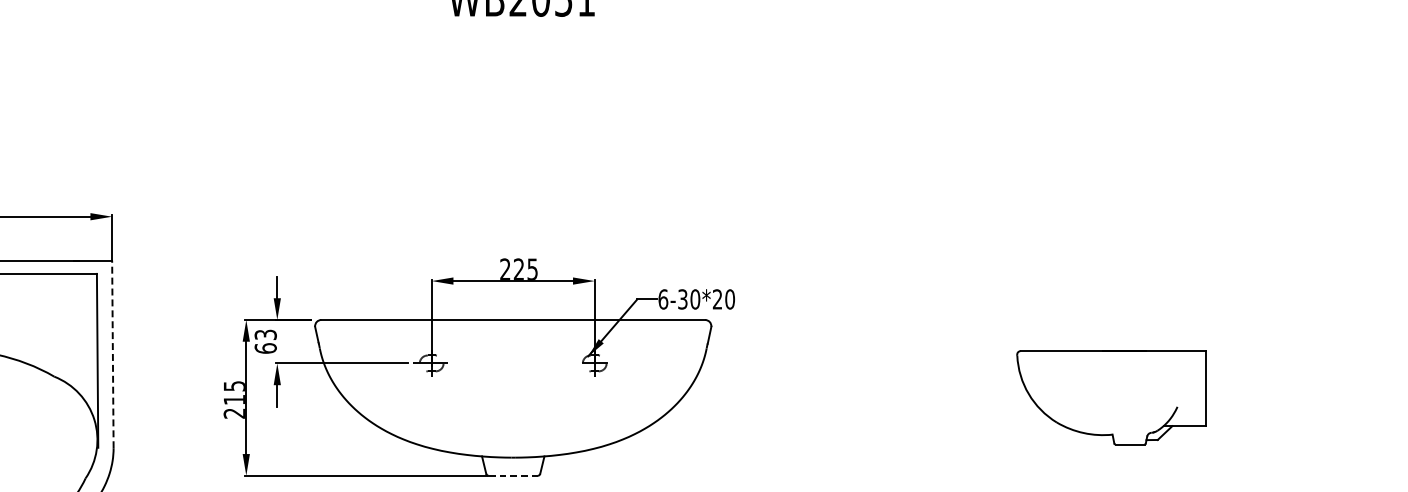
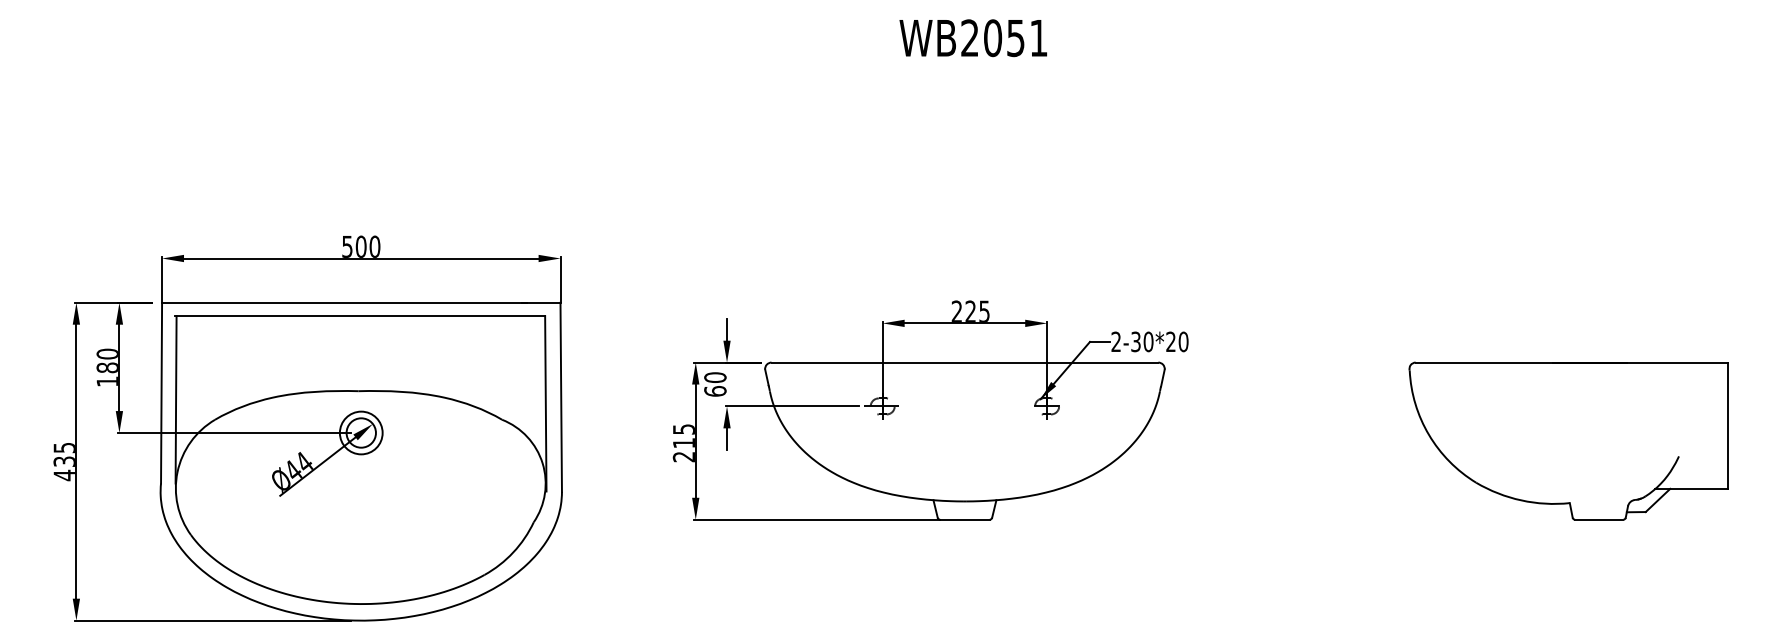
text: (663, 299) -> (1116, 341), 6-30*20 -> 2-30*20
text: (265, 334) -> (715, 377), 63 -> 60
line: (113, 354) -> (561, 397), dashed -> solid
part: (1111, 397) -> (1568, 440), size x1.67
line: (512, 475) -> (964, 519), dashed -> solid

